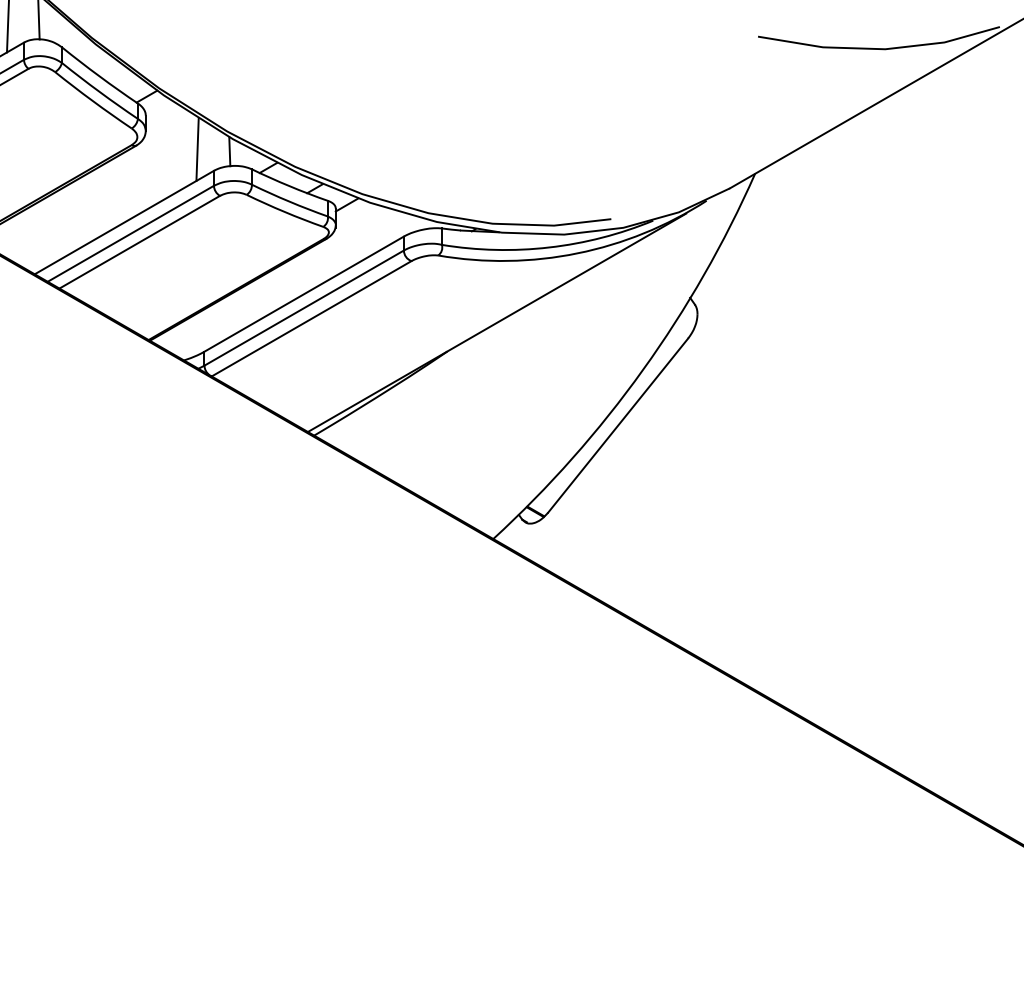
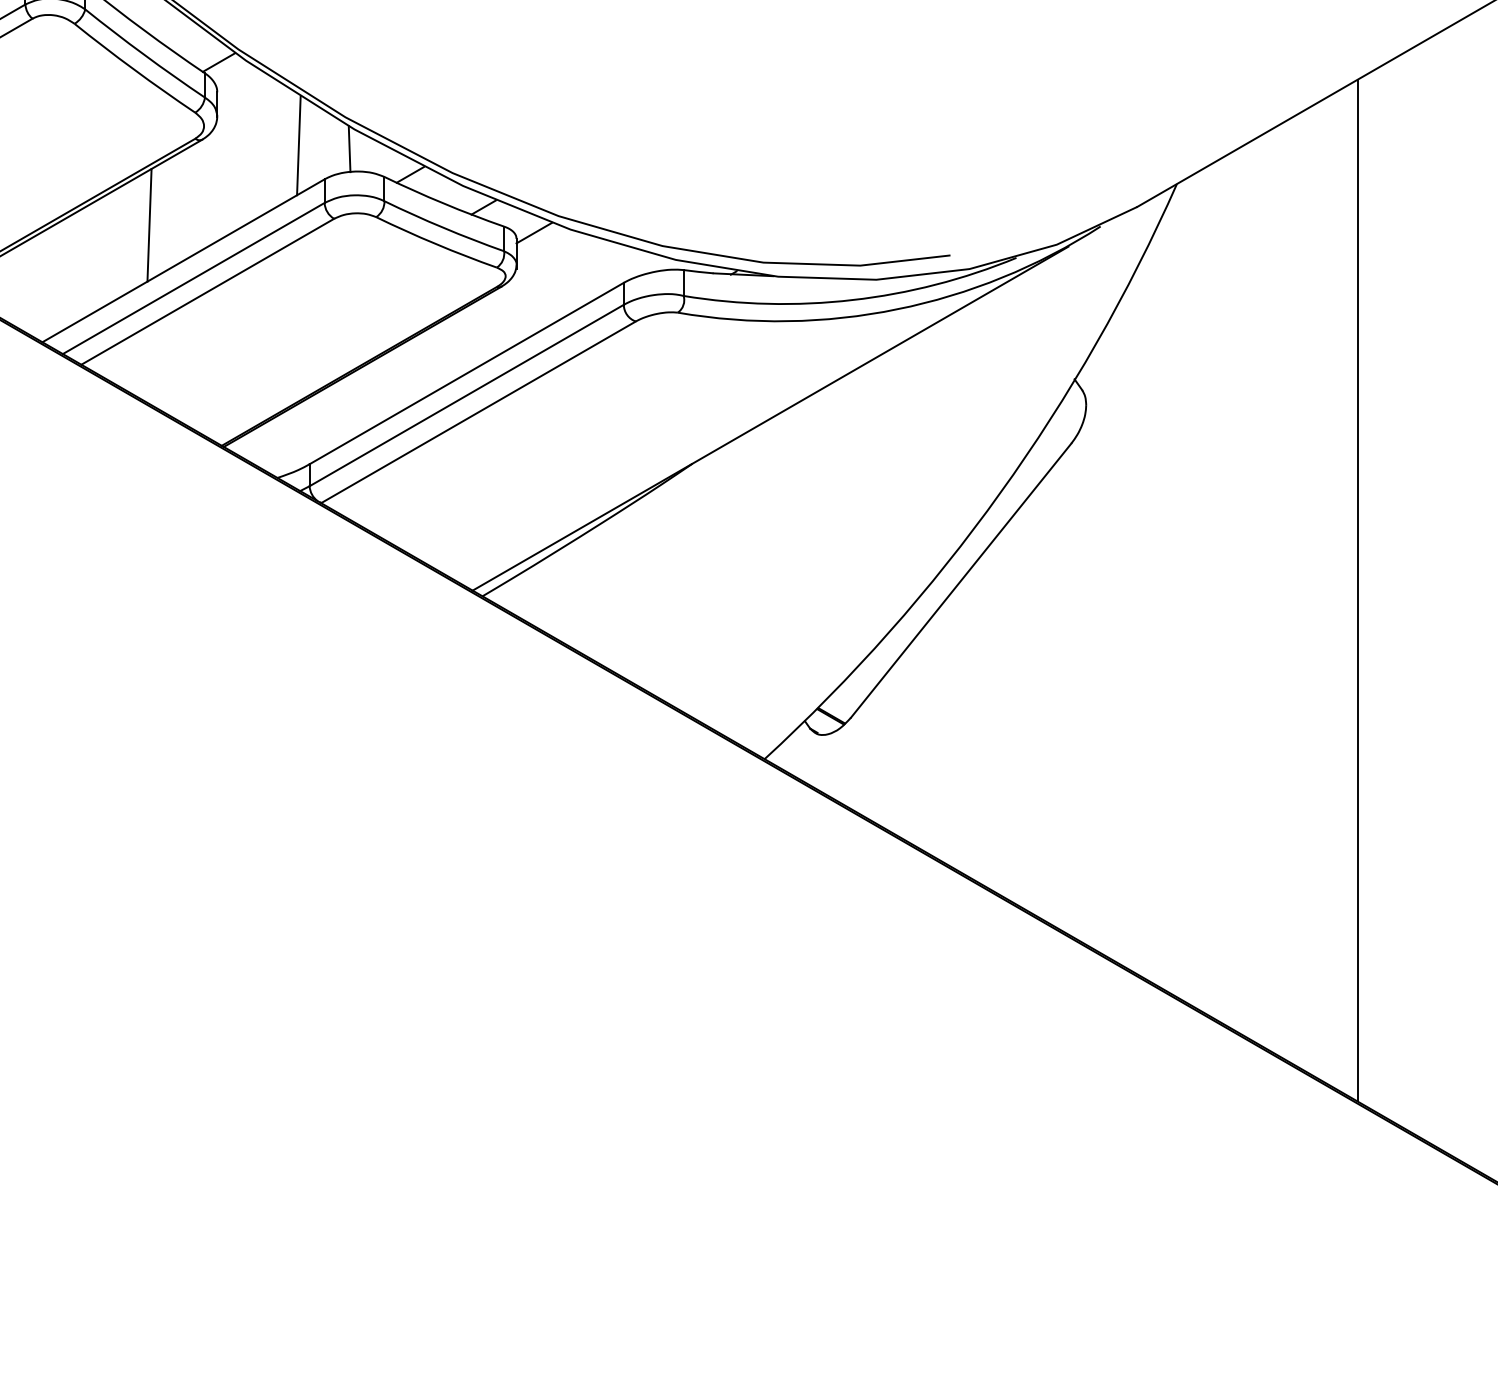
line: (102, 199) -> (149, 224), added
line: (869, 431) -> (1357, 589), added

